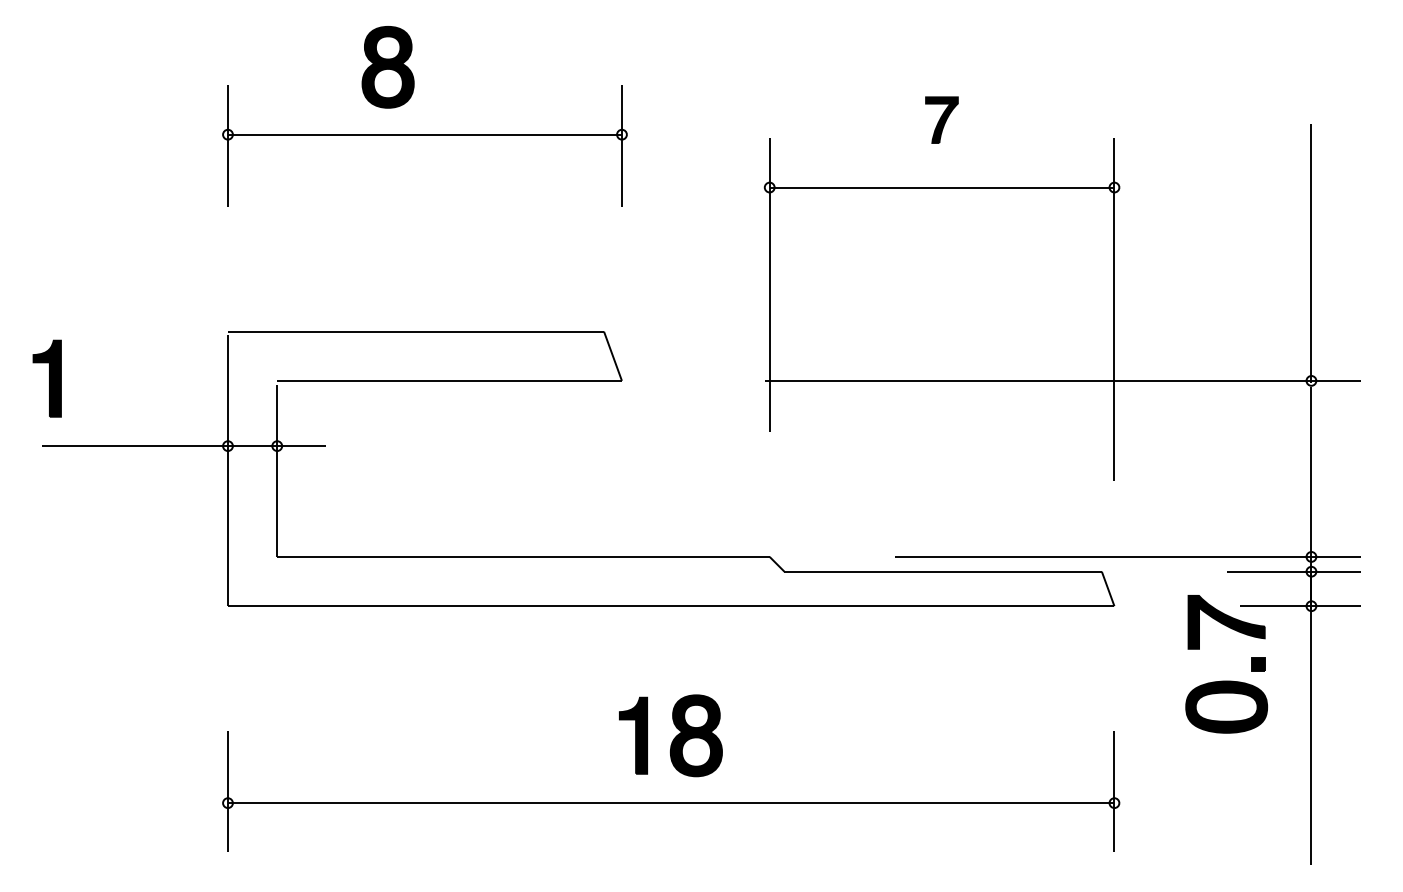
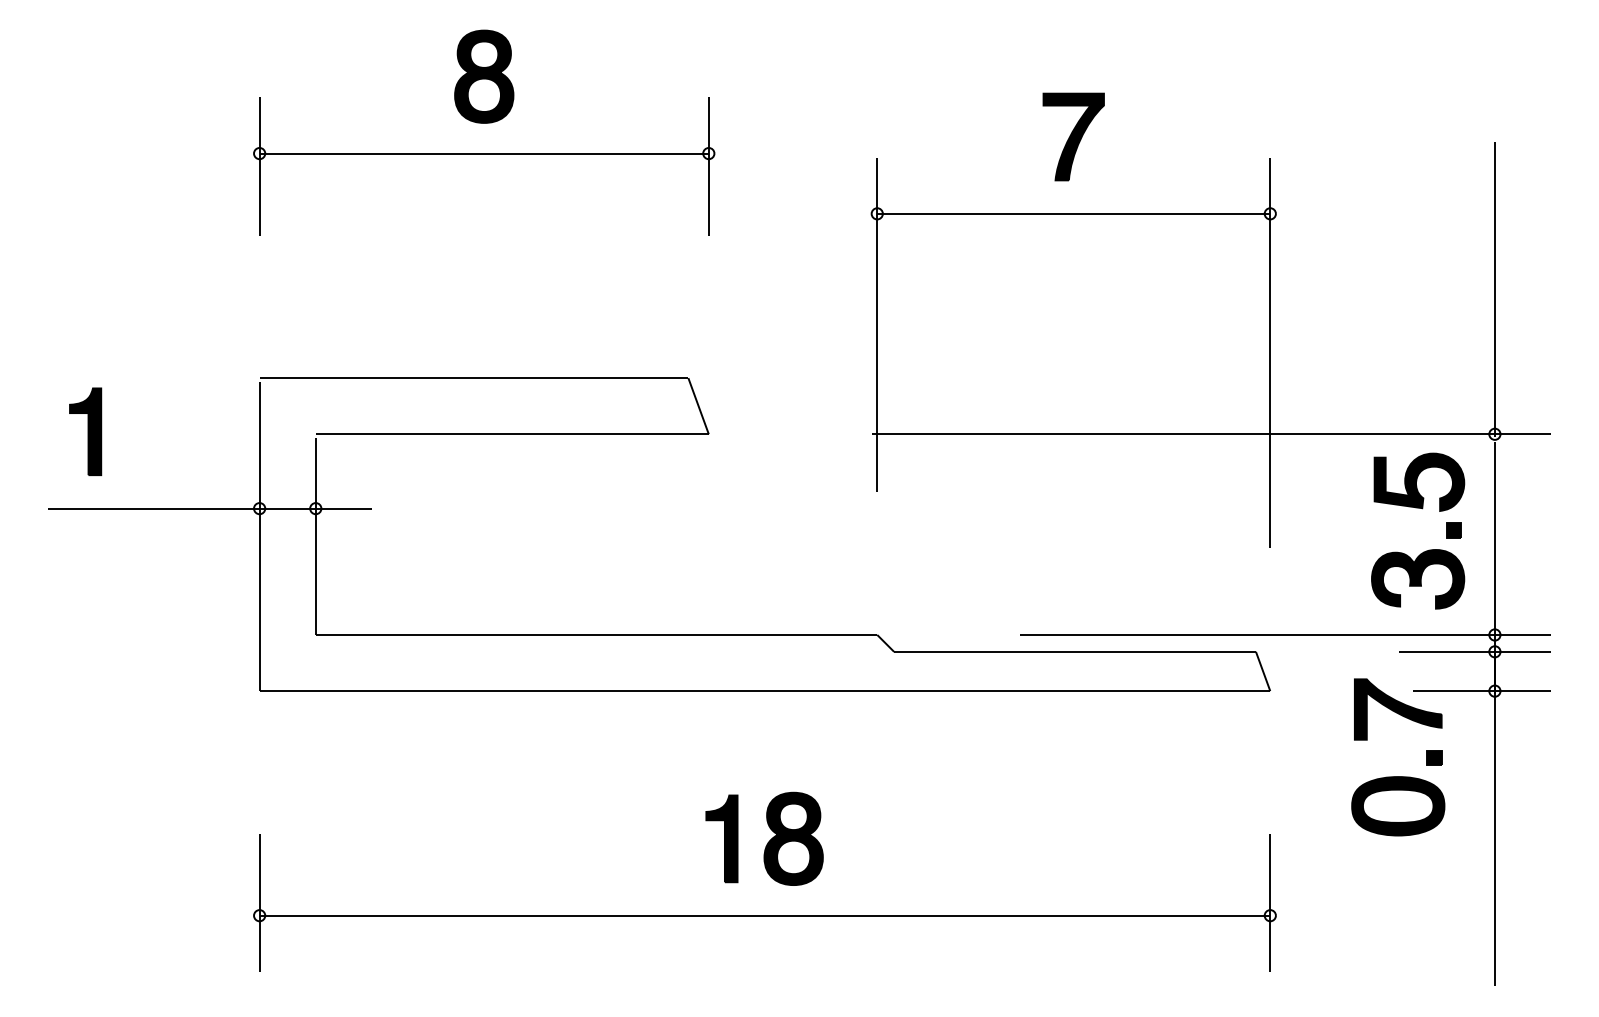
part: (388, 67) -> (484, 76), moved
part: (941, 119) -> (1073, 136), size x1.67
part: (47, 378) -> (85, 431), moved
part: (1247, 446) -> (1422, 509), added

